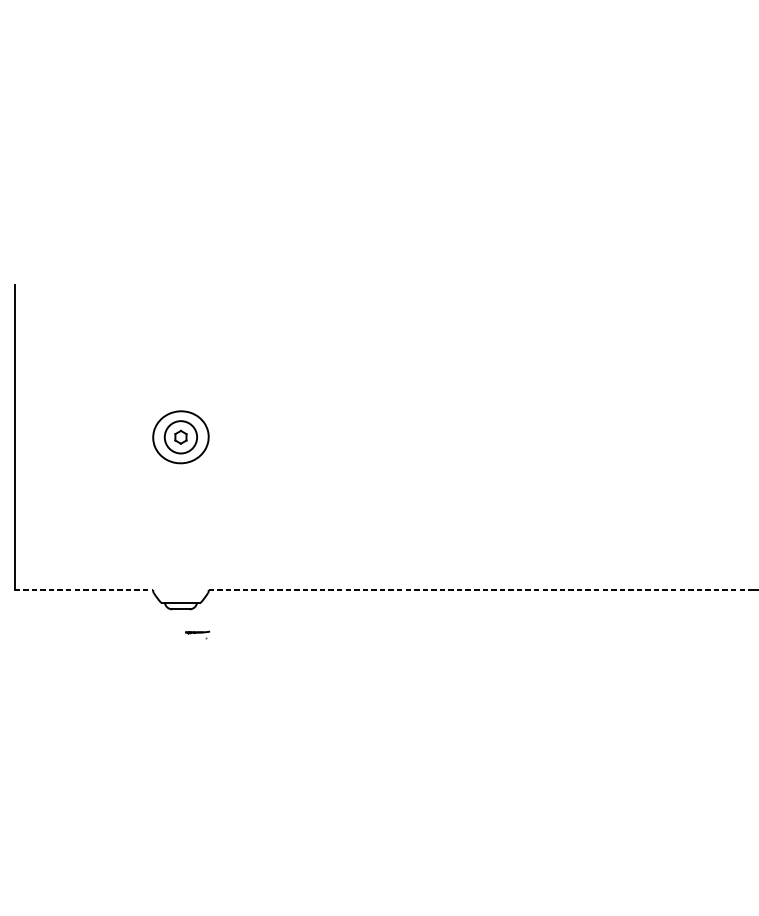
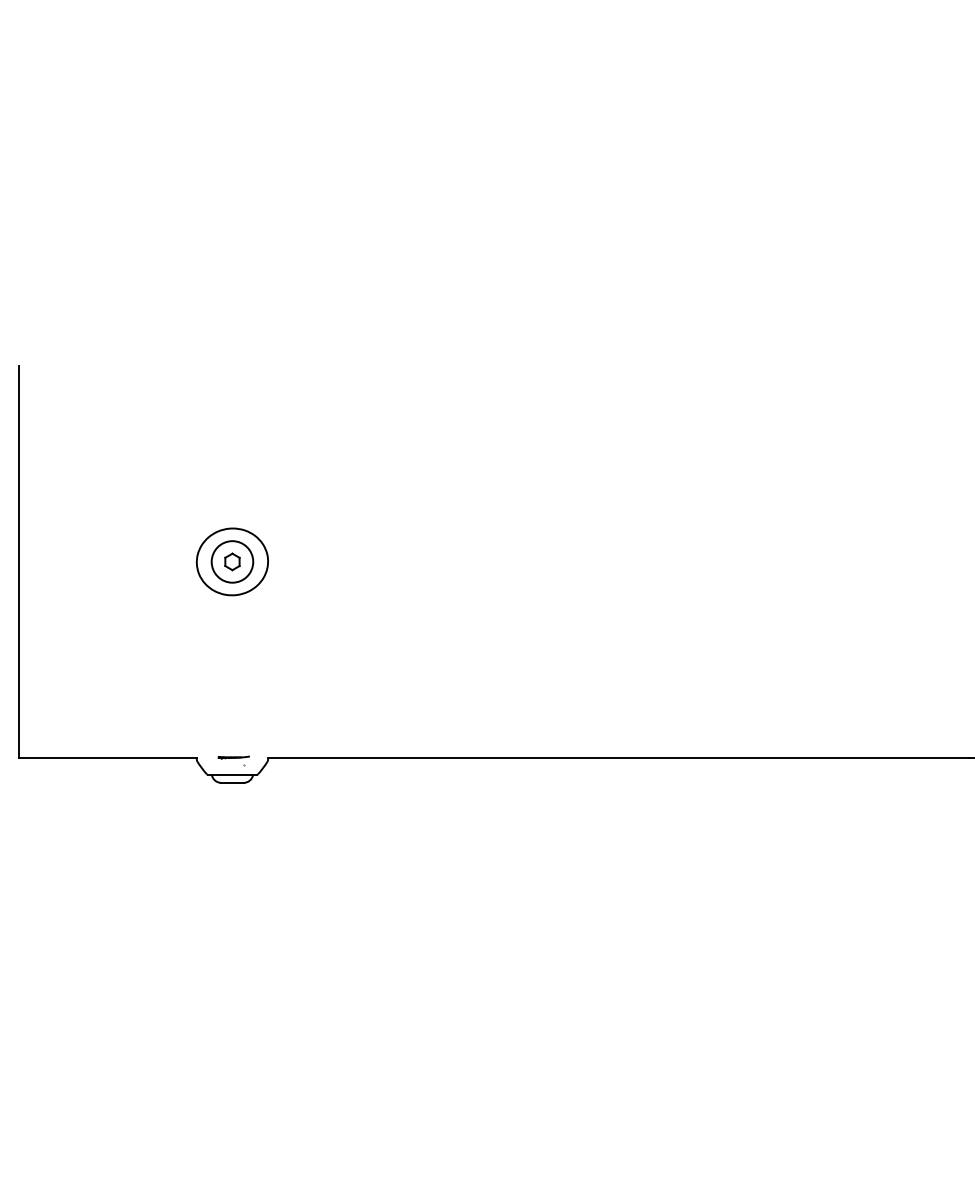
line: (84, 589) -> (108, 757), dashed -> solid
line: (481, 589) -> (618, 757), dashed -> solid
part: (197, 634) -> (233, 760), moved

